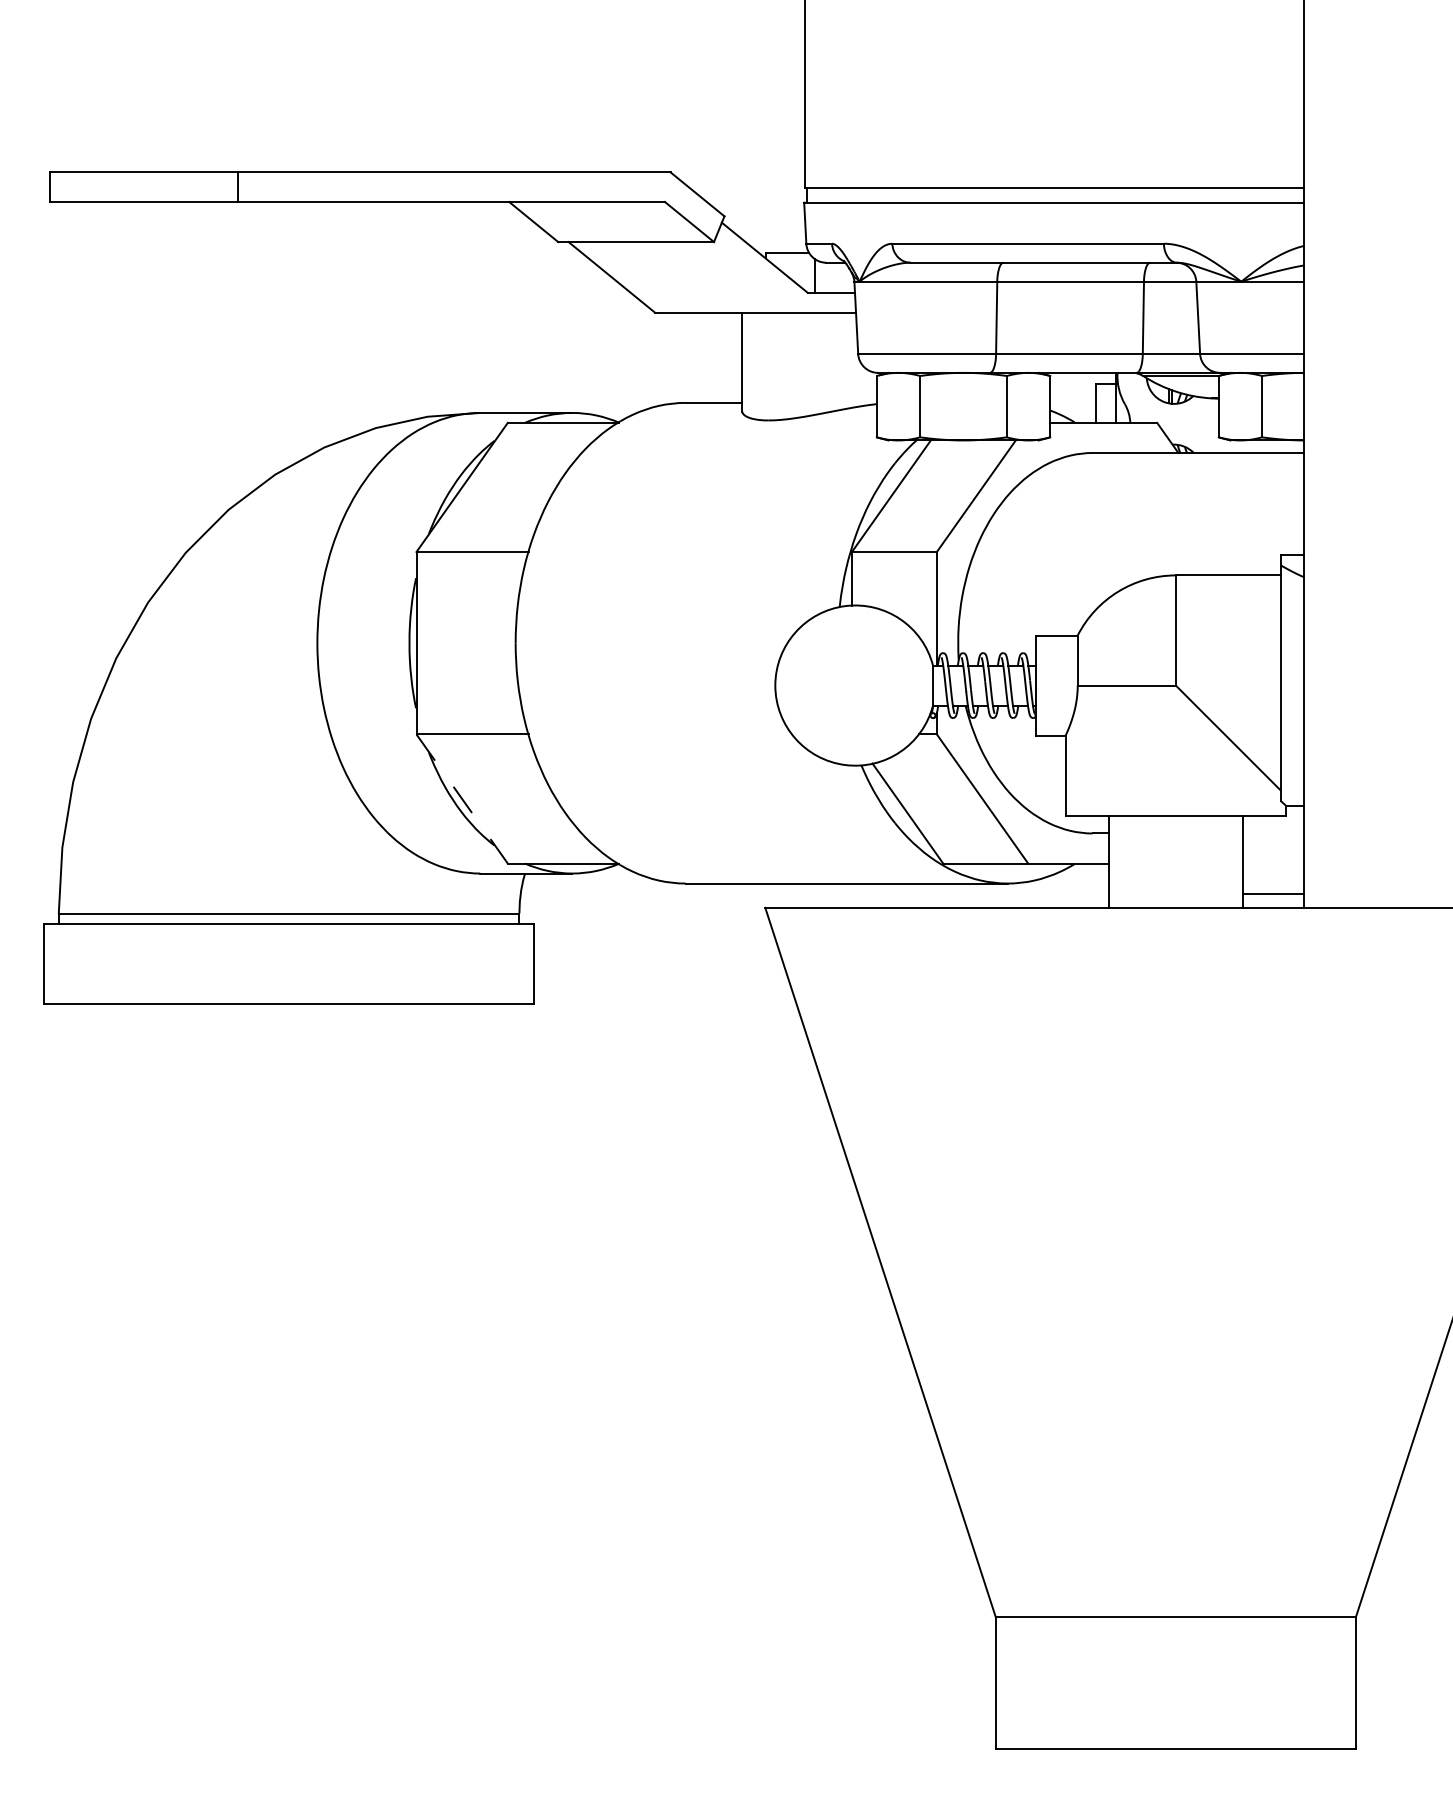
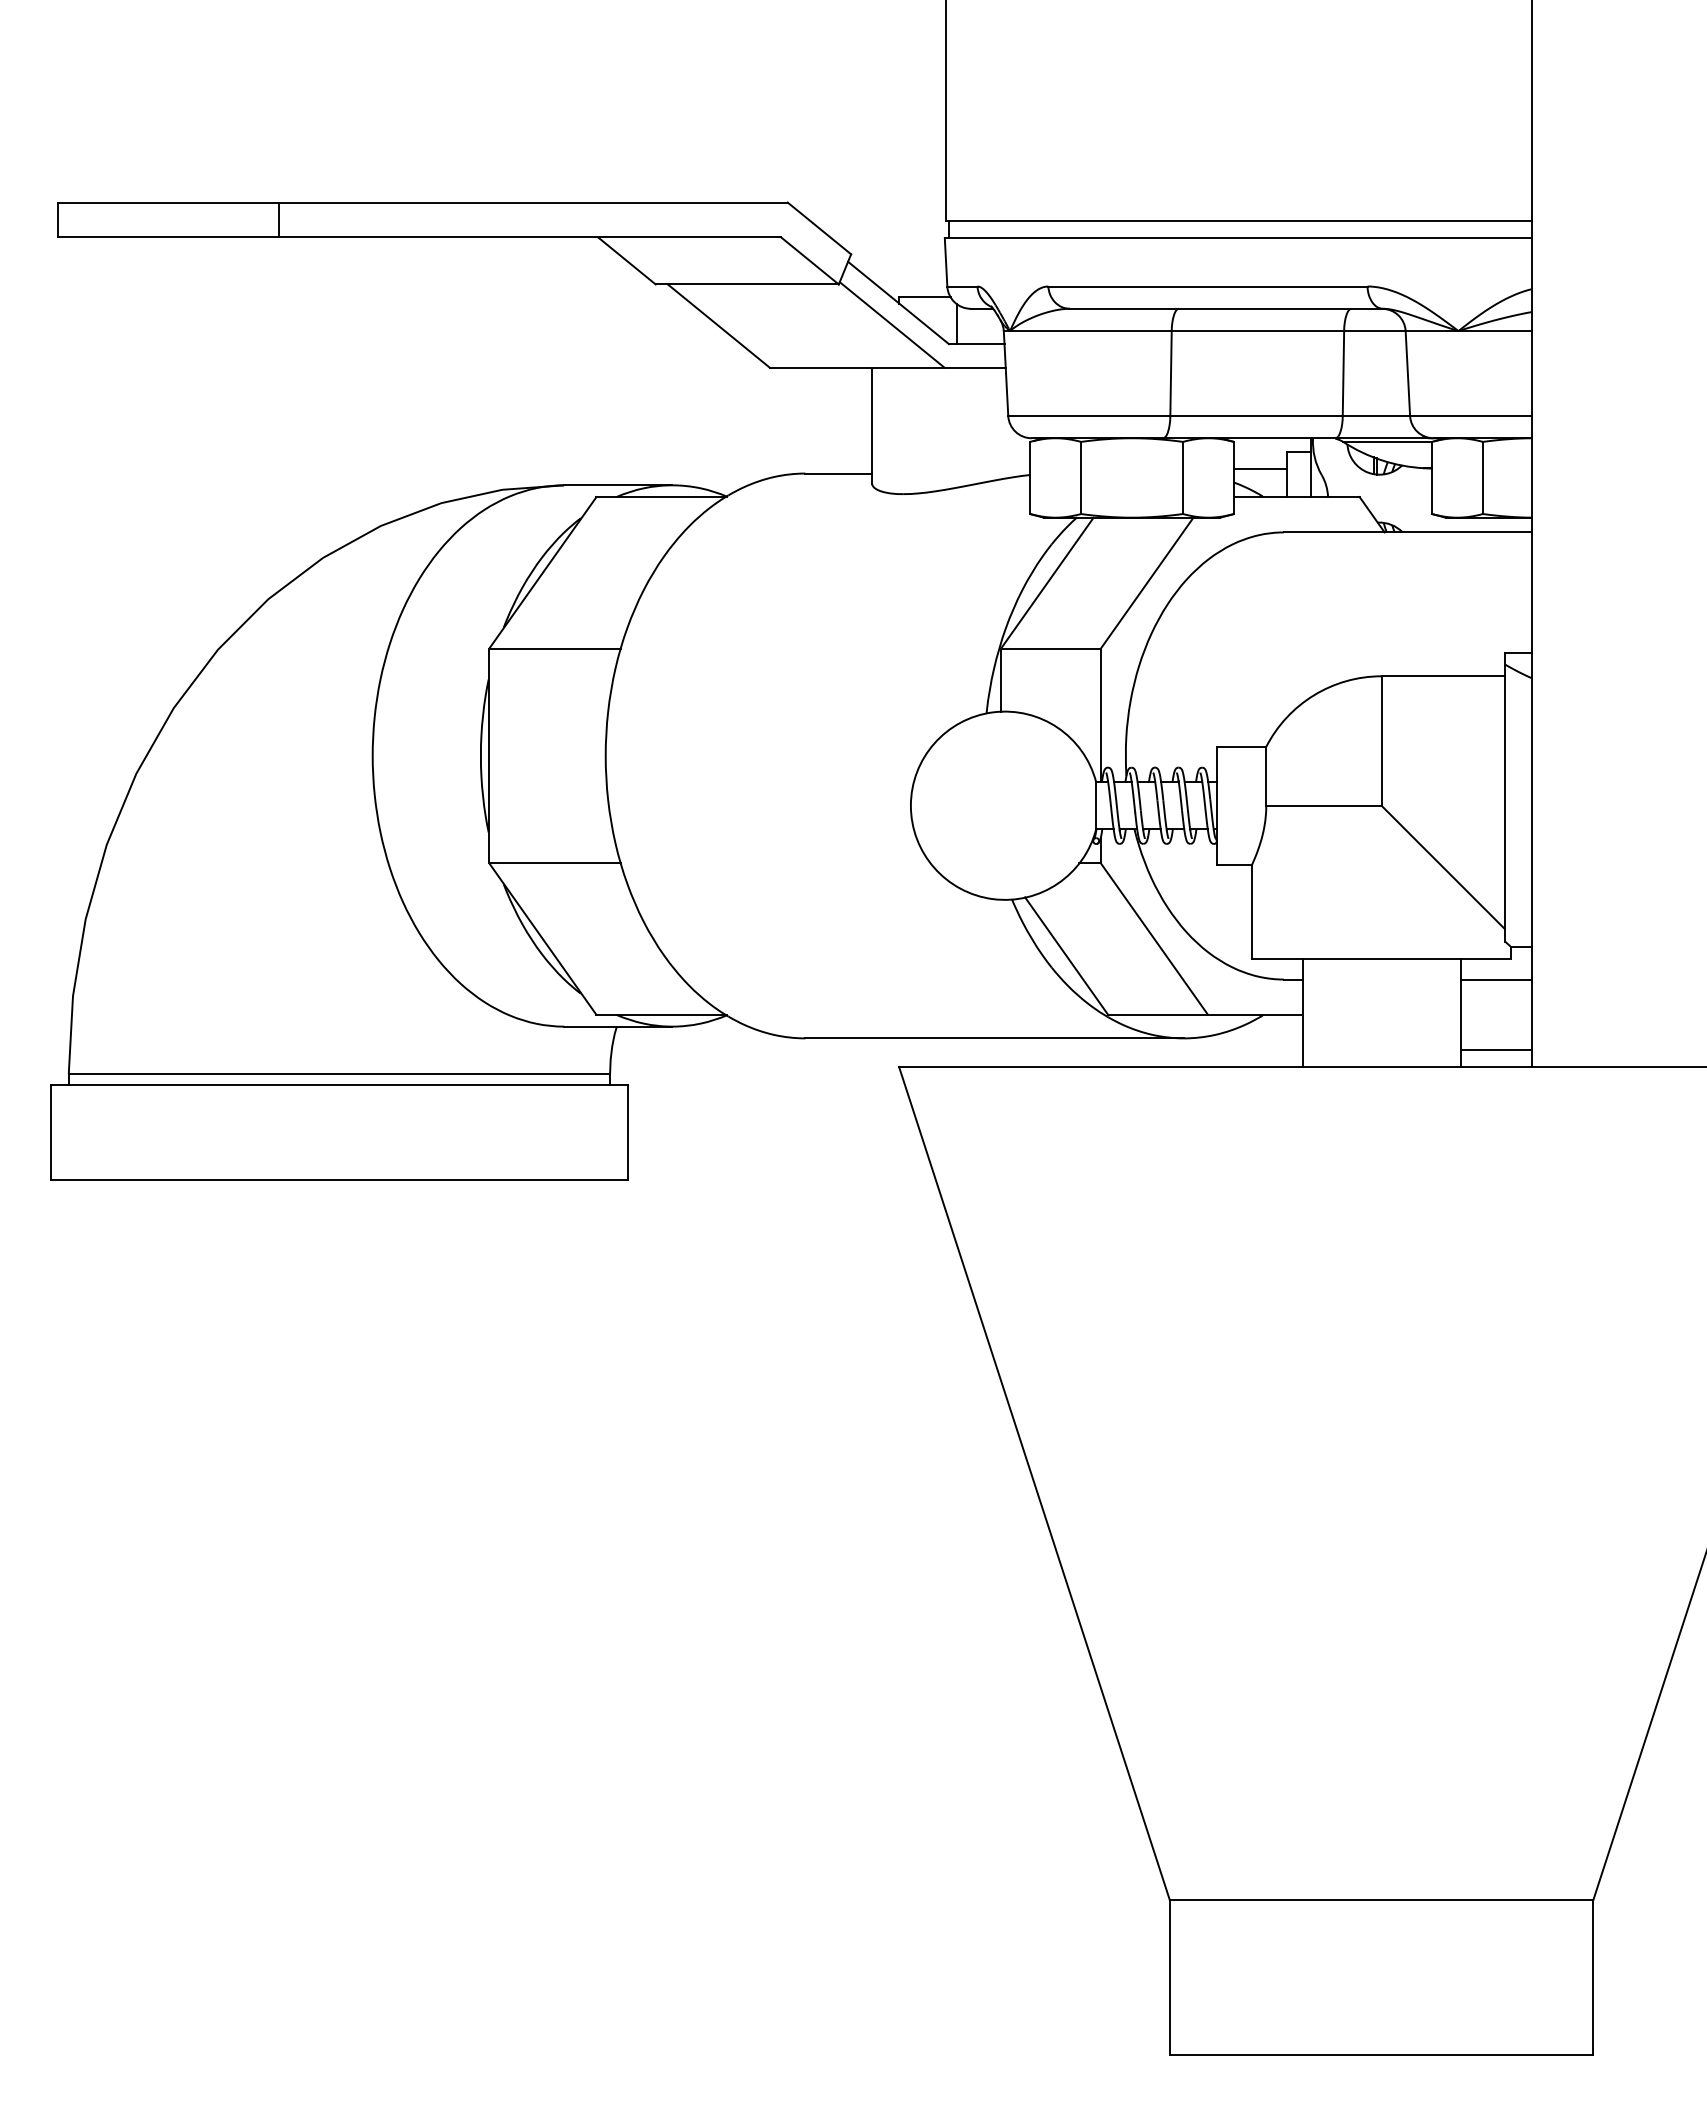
line: (758, 276) -> (891, 324), added
line: (1072, 399) -> (1260, 469), added
line: (461, 799) -> (542, 939), dashed -> solid
line: (1272, 833) -> (1495, 979), added

